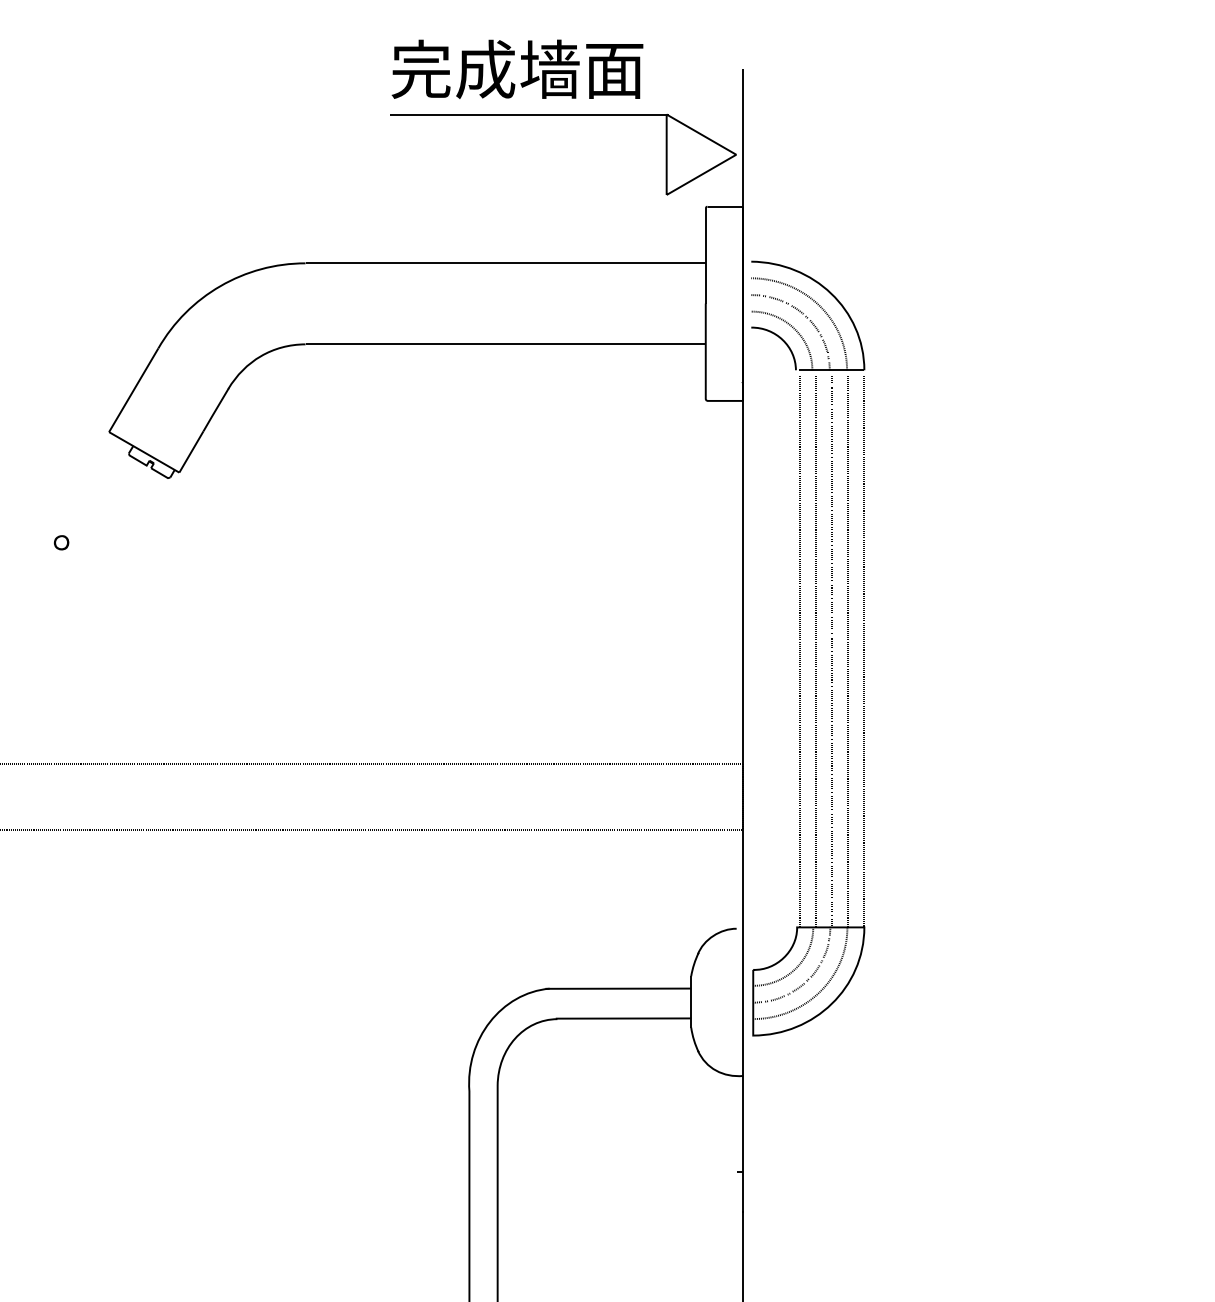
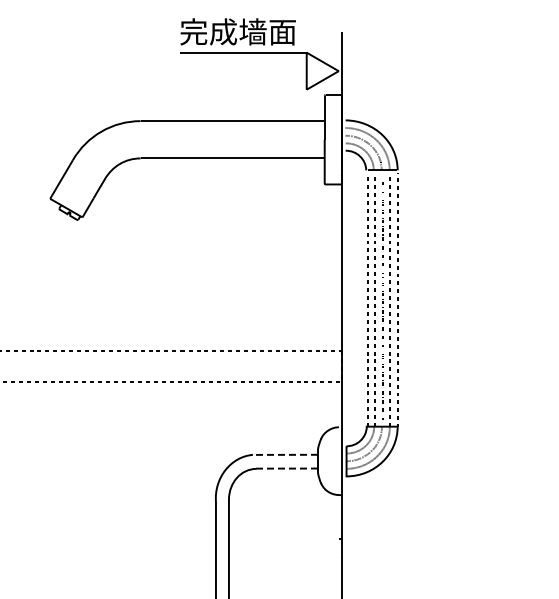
part: (59, 542) -> (27, 249), removed
line: (618, 987) -> (284, 454), solid -> dashed
line: (622, 1018) -> (286, 468), solid -> dashed

